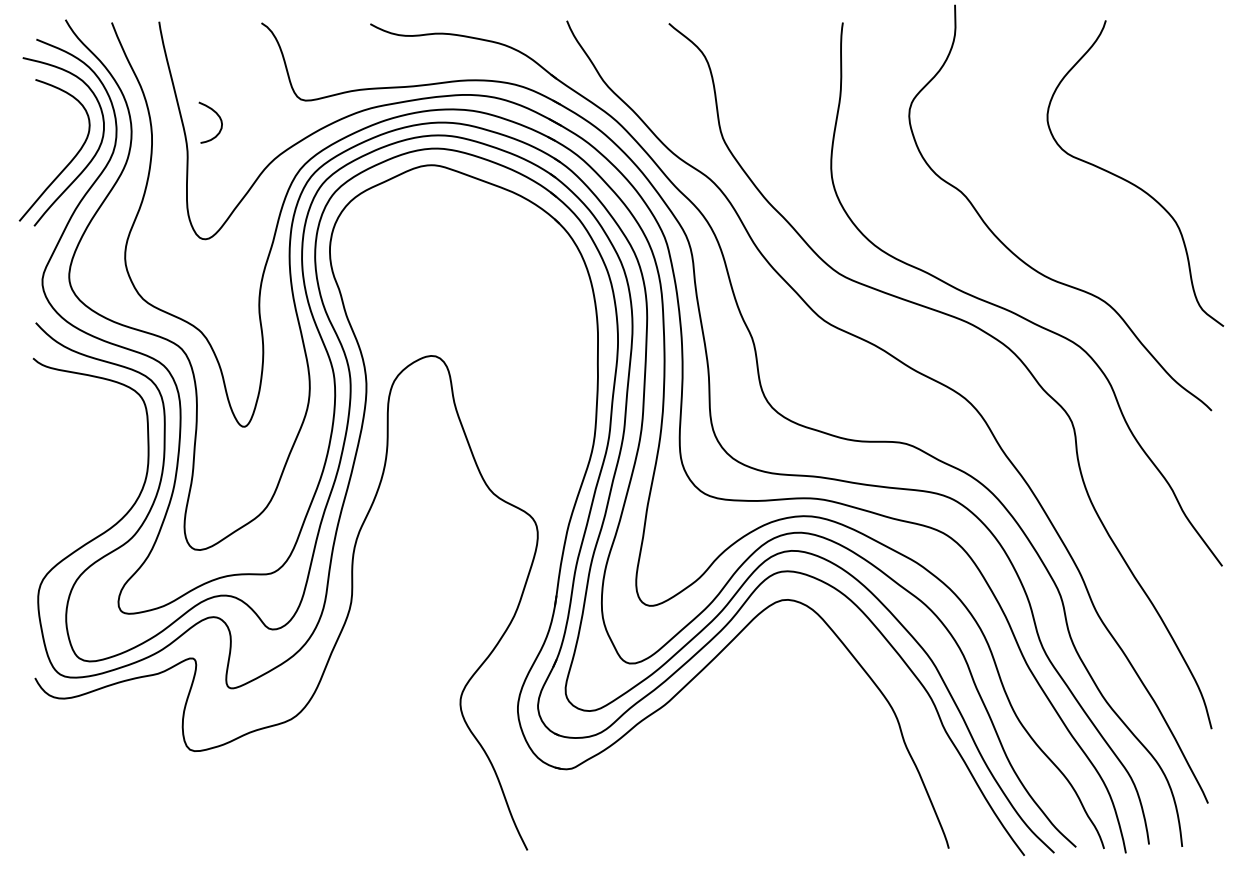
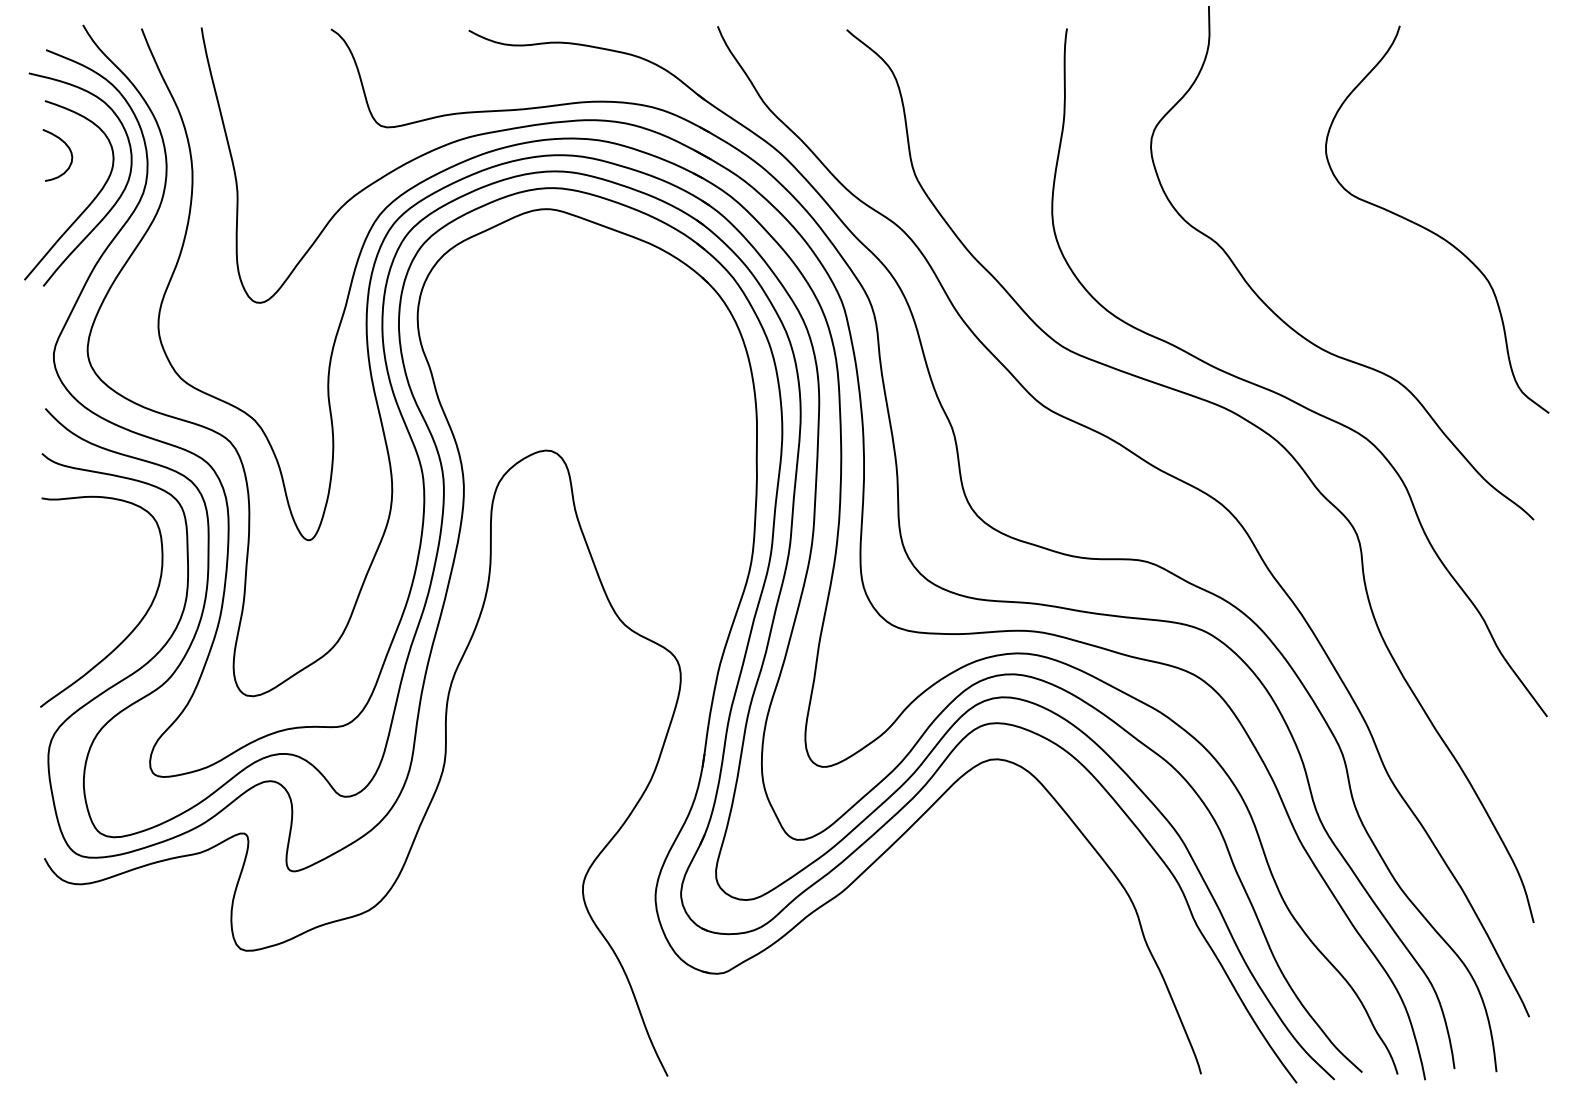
curve: (218, 117) -> (67, 148), moved
curve: (107, 493) -> (136, 624), added

